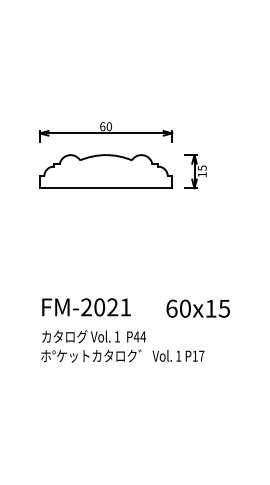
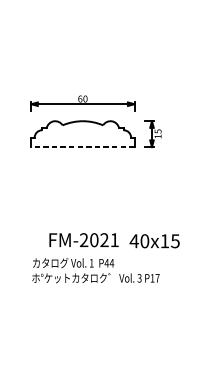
line: (105, 188) -> (82, 147), solid -> dashed
text: (86, 307) -> (84, 240), moved
text: (171, 308) -> (134, 241), 60x15 -> 40x15
text: (178, 355) -> (139, 277), 1 -> 3

